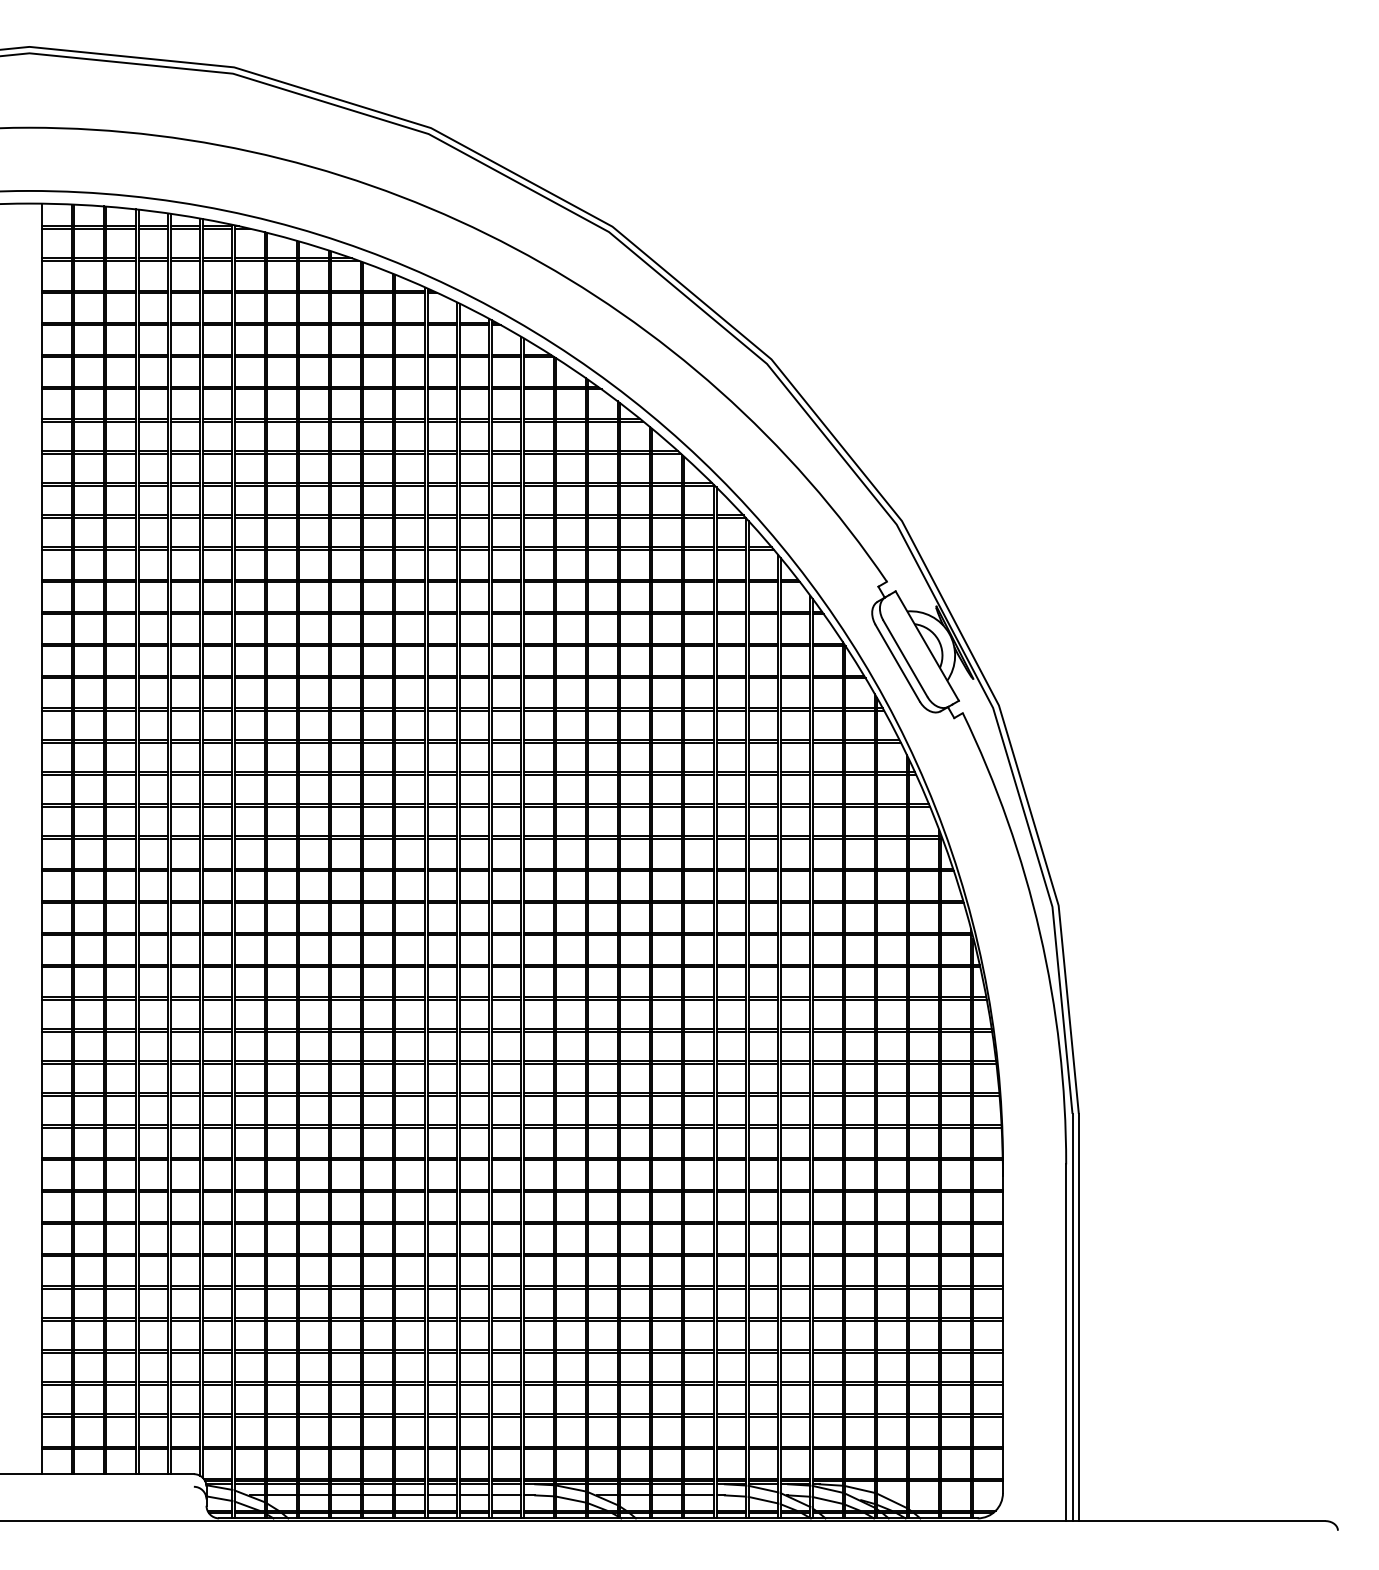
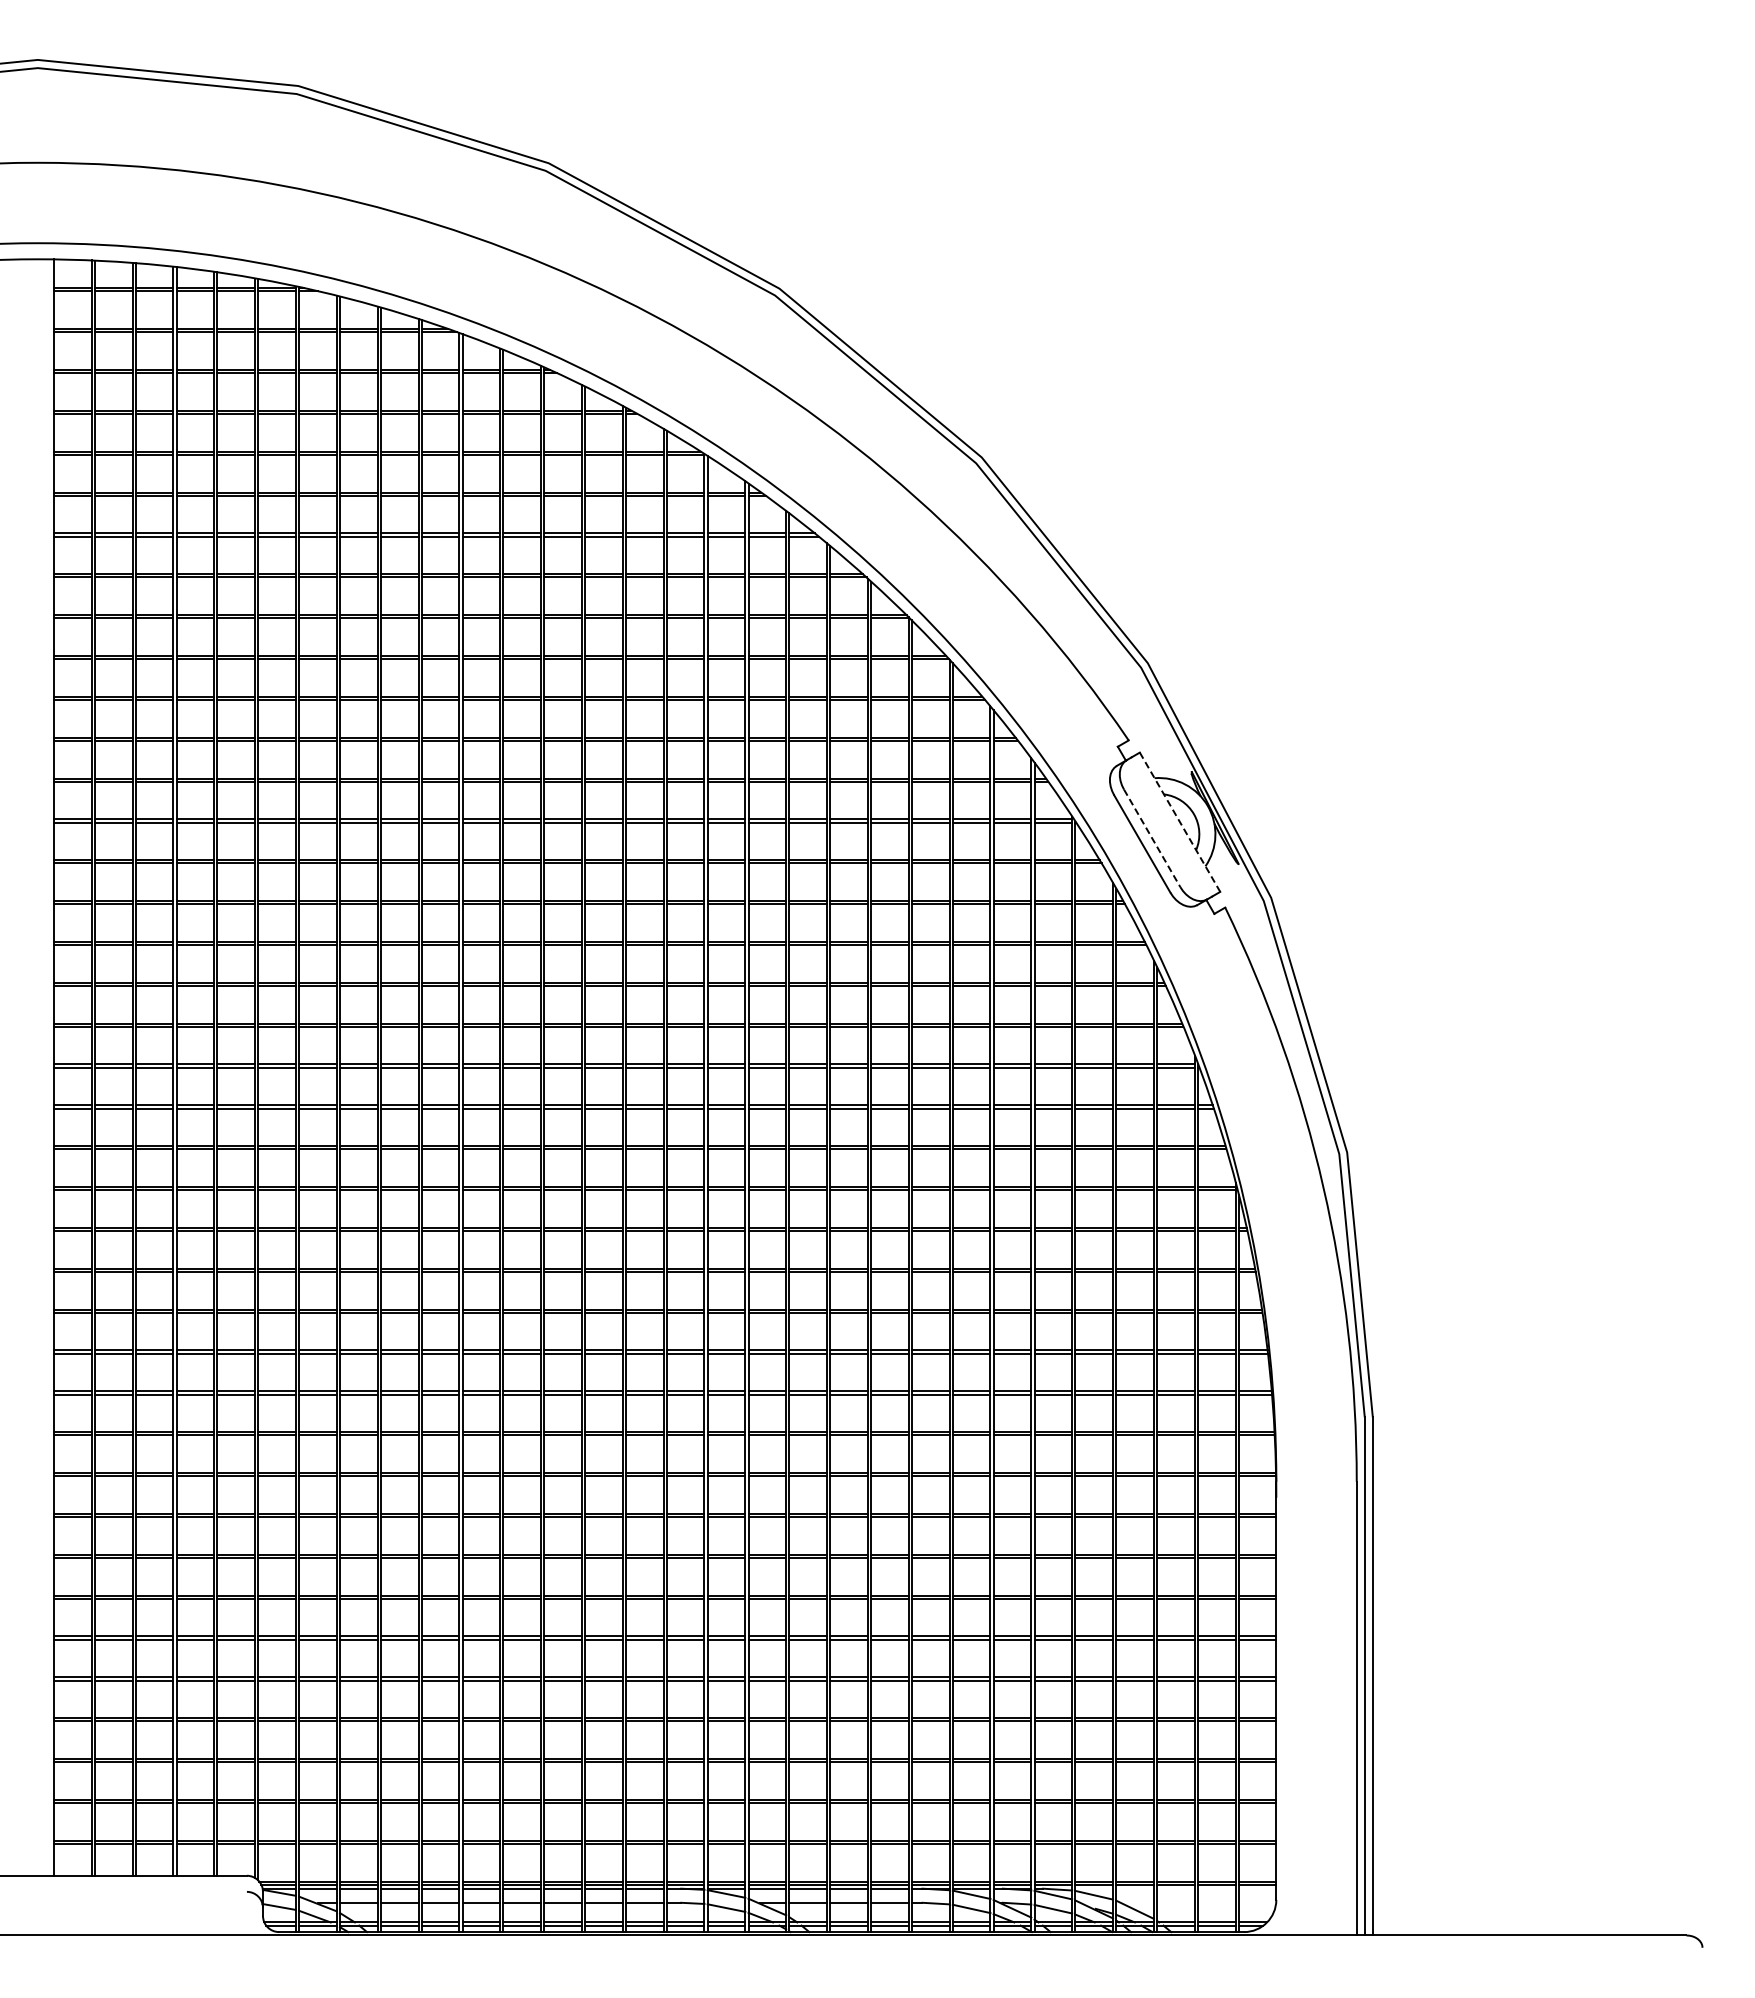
line: (927, 646) -> (1180, 822), solid -> dashed
line: (905, 658) -> (1152, 838), solid -> dashed

